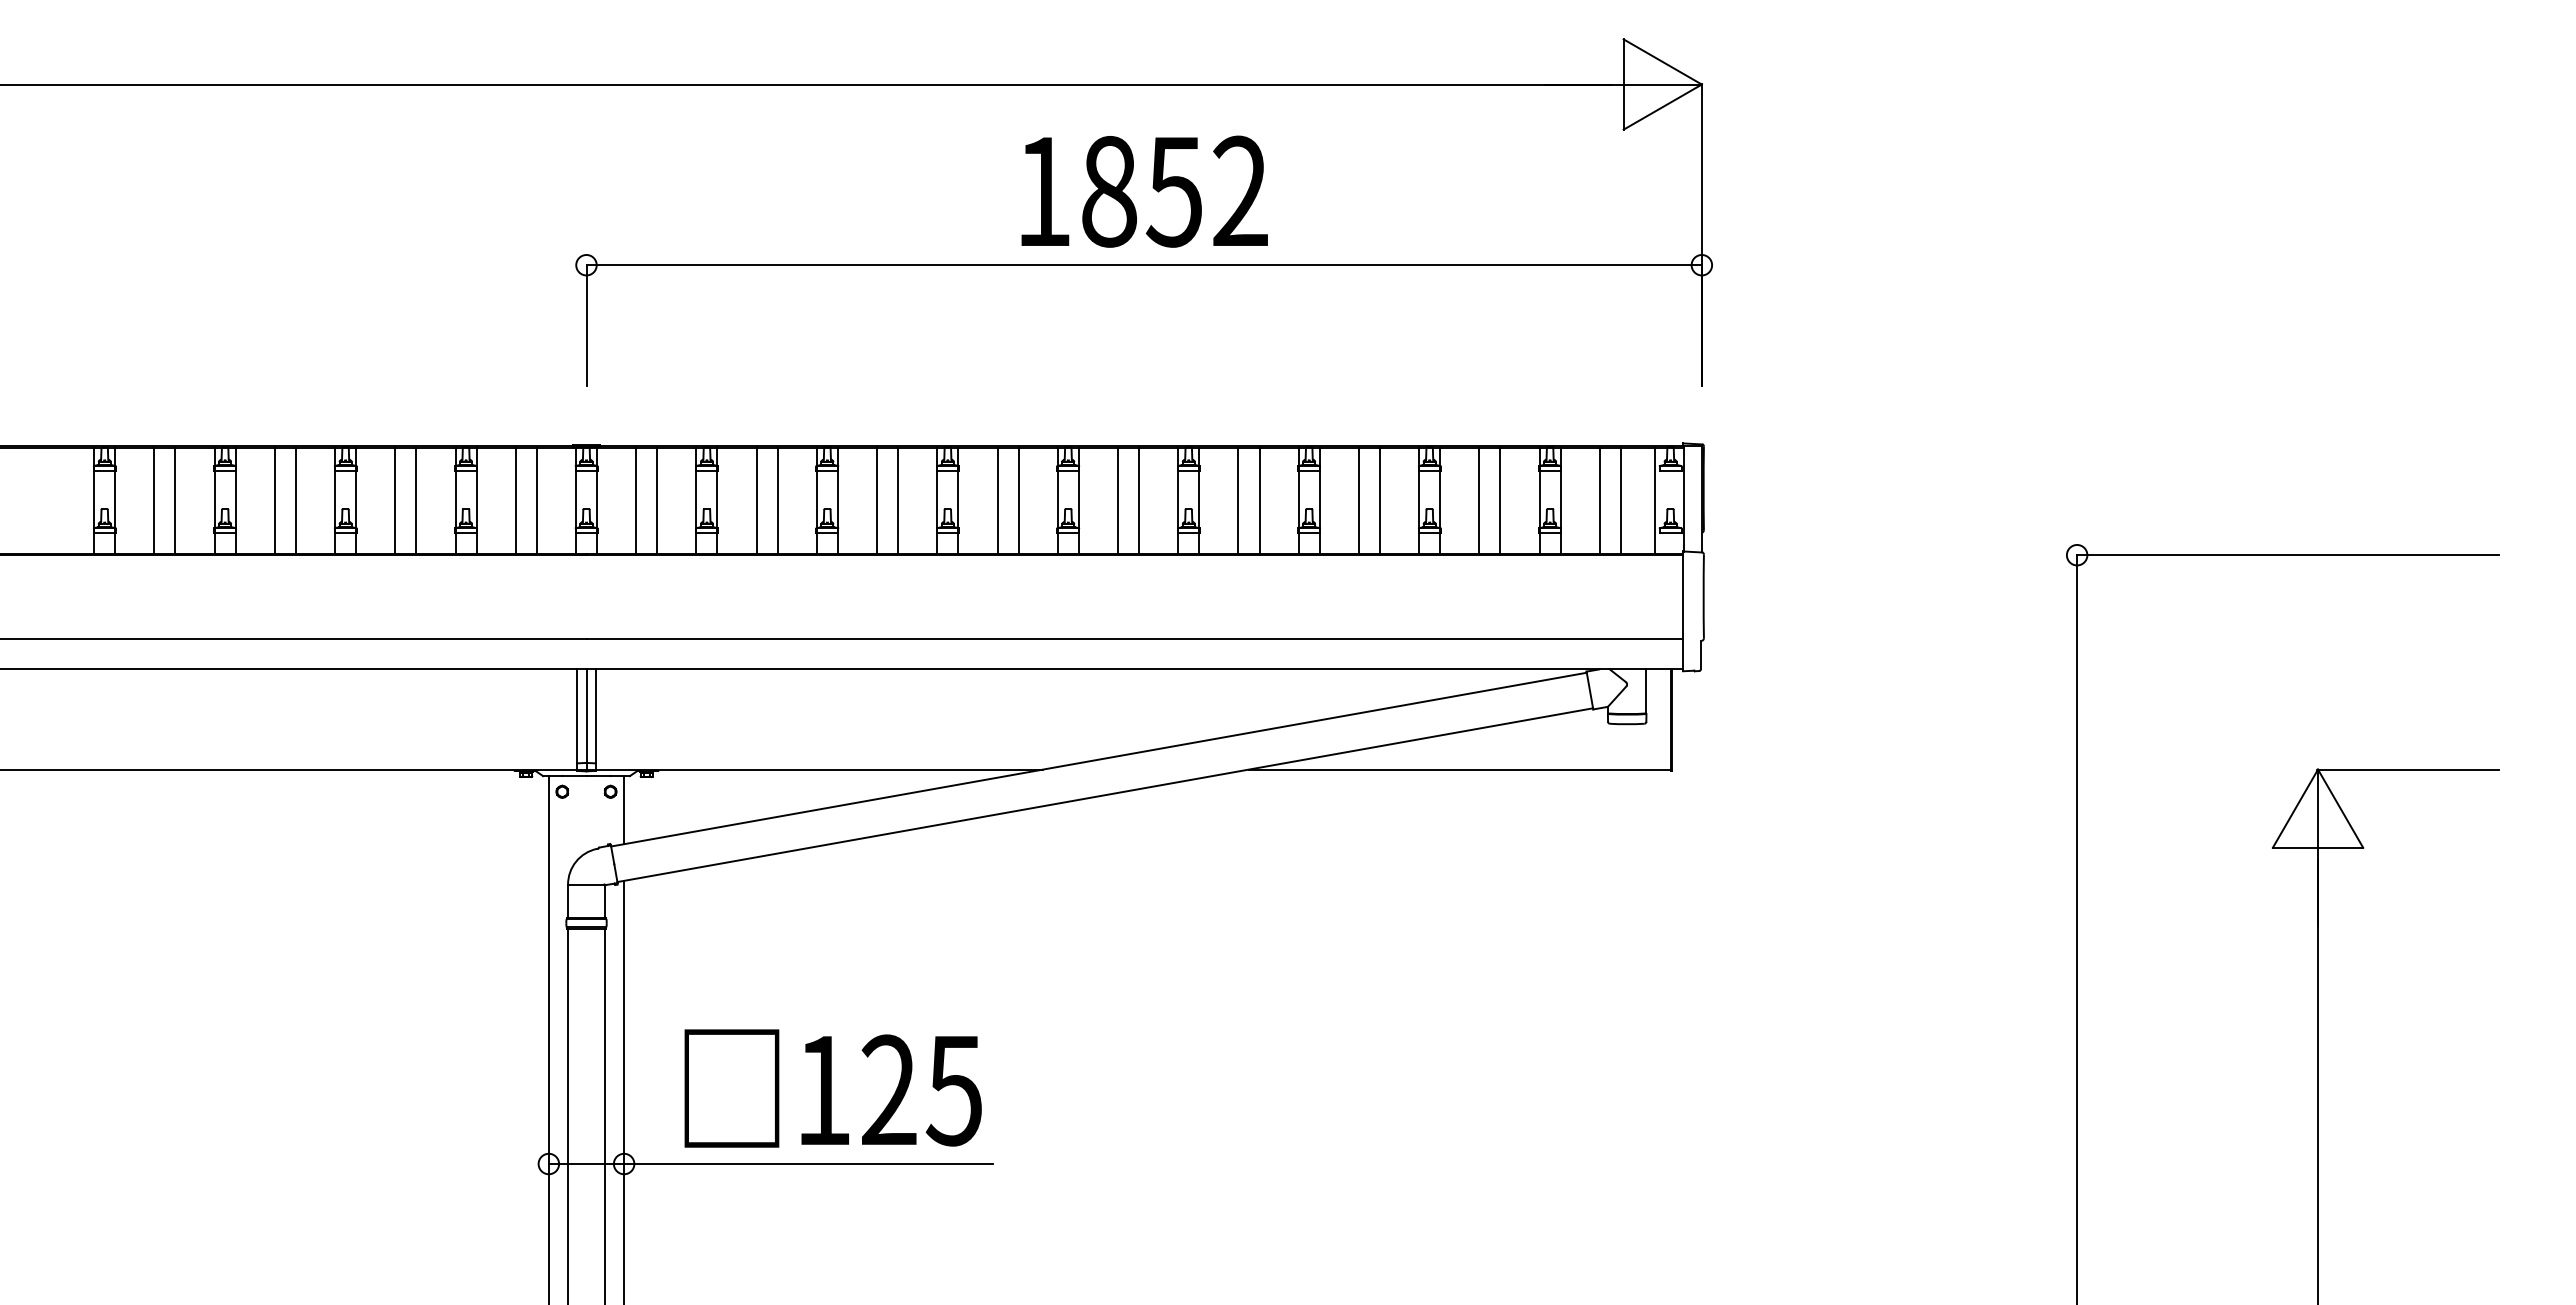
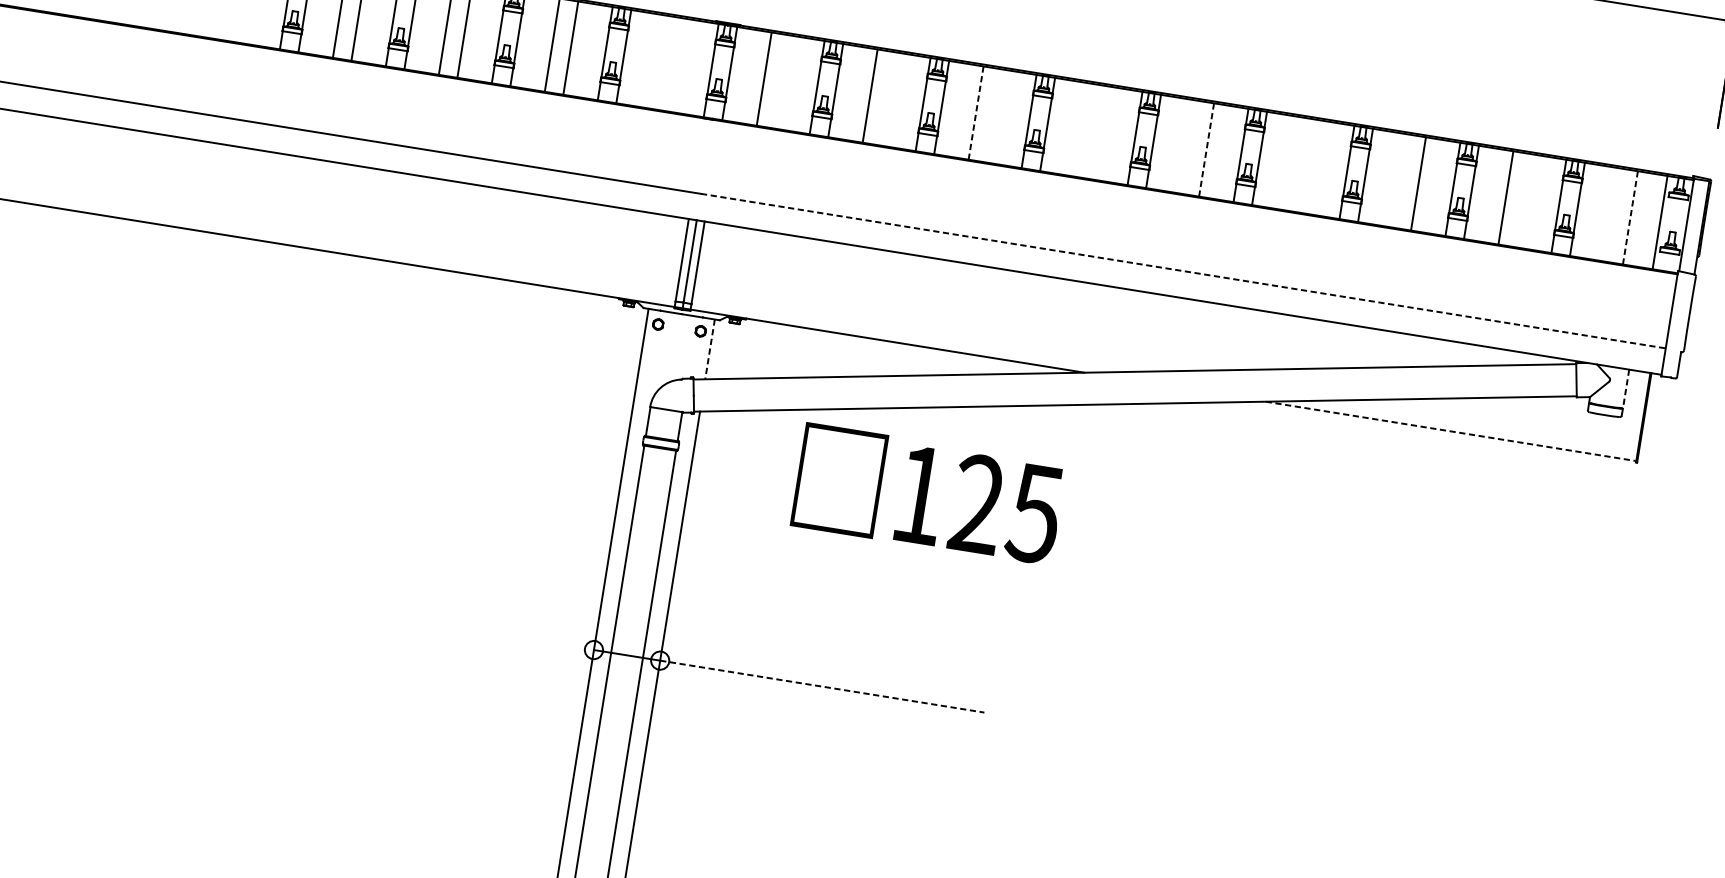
line: (877, 500) -> (976, 112), solid -> dashed
line: (1139, 500) -> (1207, 149), solid -> dashed
line: (1620, 500) -> (1630, 217), solid -> dashed
line: (515, 501) -> (657, 62), removed
line: (536, 501) -> (676, 65), removed
line: (657, 501) -> (782, 82), removed
line: (777, 501) -> (888, 99), removed
line: (898, 501) -> (994, 116), removed
line: (997, 501) -> (1081, 130), removed
line: (1018, 501) -> (1100, 133), removed
line: (1117, 501) -> (1187, 147), removed
line: (1238, 501) -> (1293, 164), removed
line: (1259, 501) -> (1312, 167), removed
line: (1358, 501) -> (1399, 181), removed
line: (1500, 501) -> (1524, 201), removed
line: (1599, 501) -> (1611, 215), removed
line: (1135, 639) -> (1183, 271), solid -> dashed
line: (1646, 691) -> (1626, 389), solid -> dashed
line: (1459, 769) -> (1450, 431), solid -> dashed
line: (624, 810) -> (710, 349), solid -> dashed
text: (832, 1088) -> (928, 494), moved
line: (808, 1164) -> (822, 687), solid -> dashed

